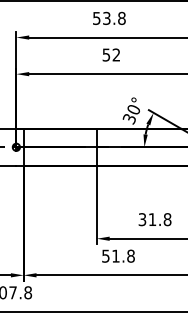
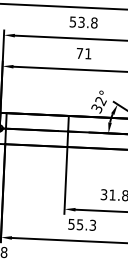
text: (111, 54) -> (84, 53), 52 -> 71
text: (133, 110) -> (100, 101), 30° -> 32°
text: (123, 255) -> (86, 224), 51.8 -> 55.3

